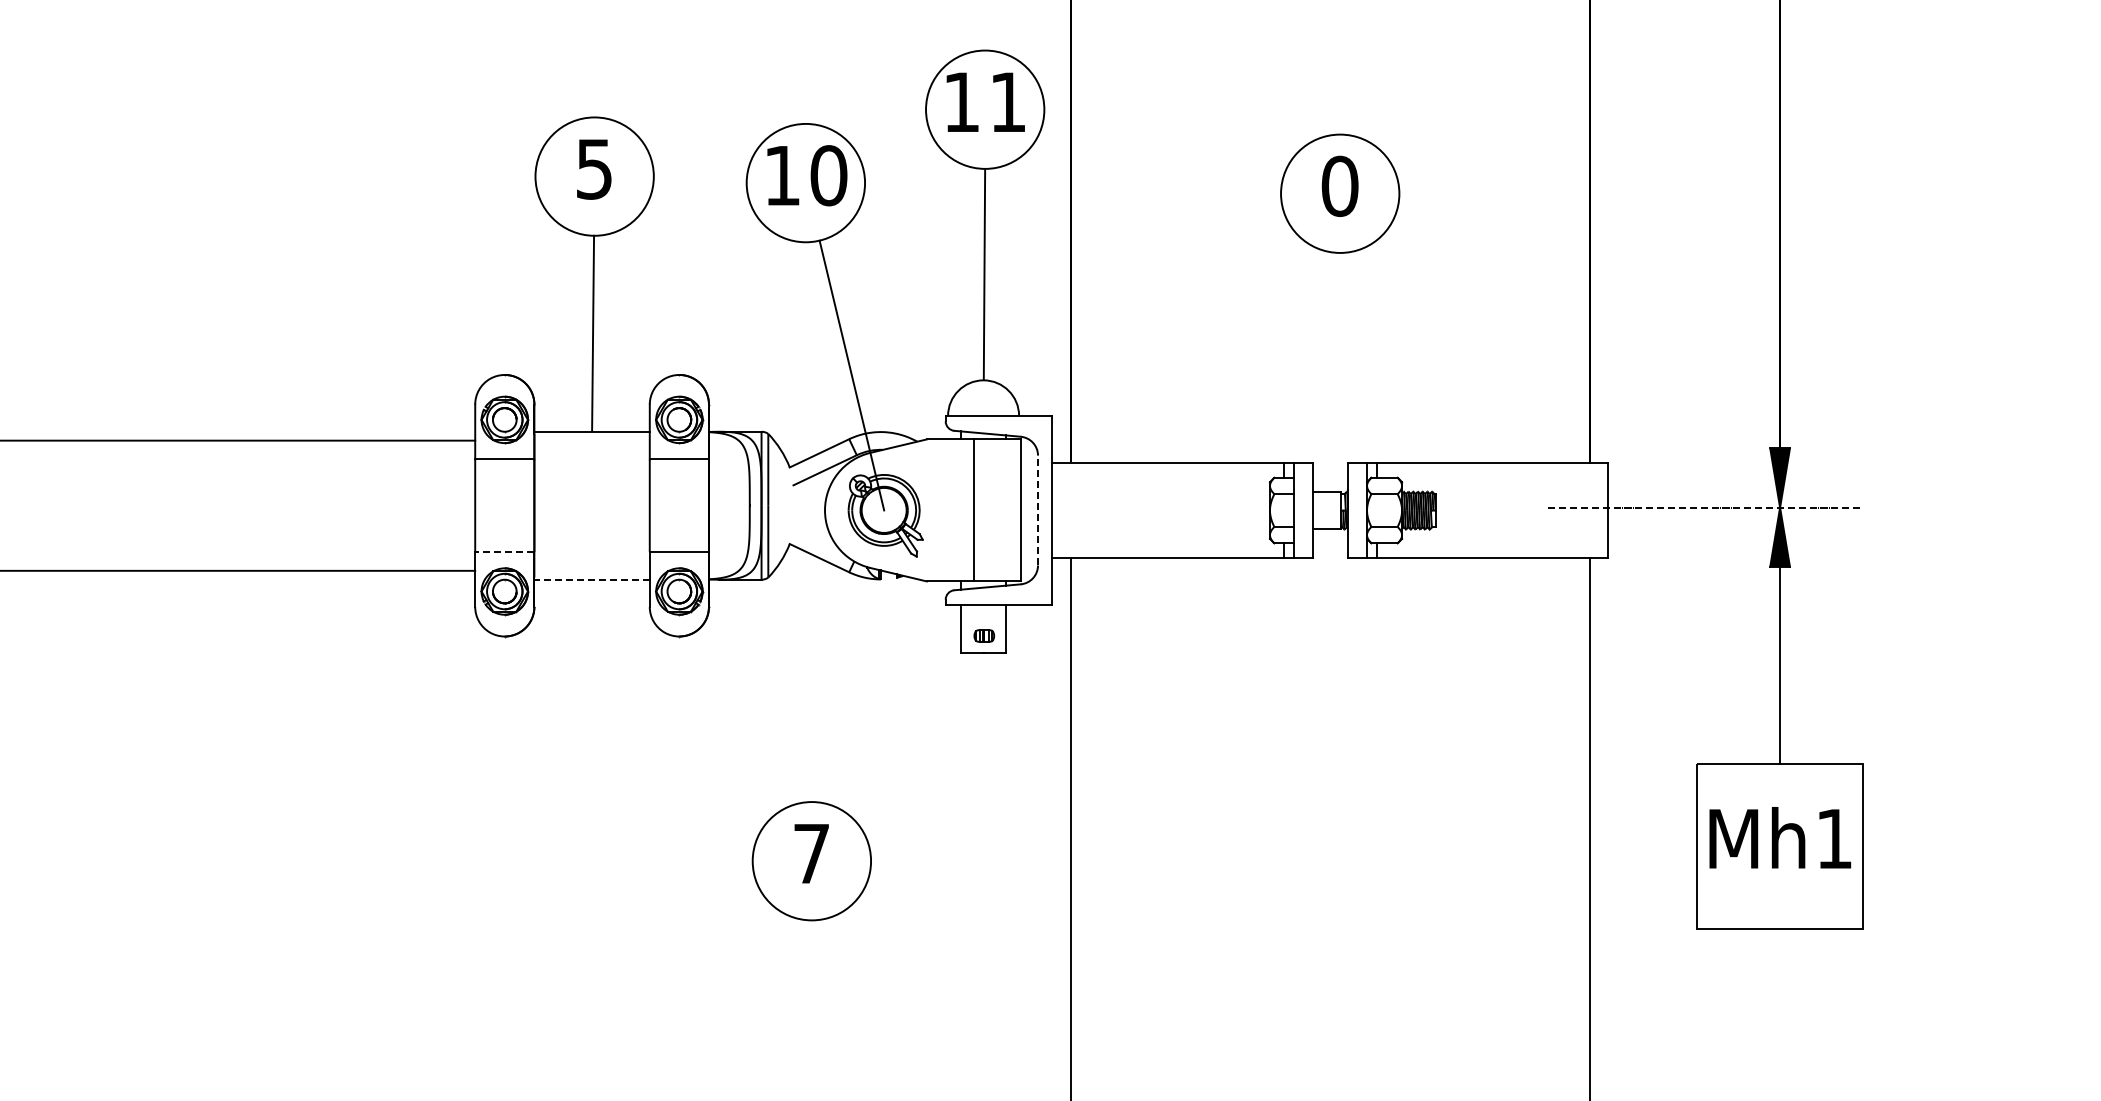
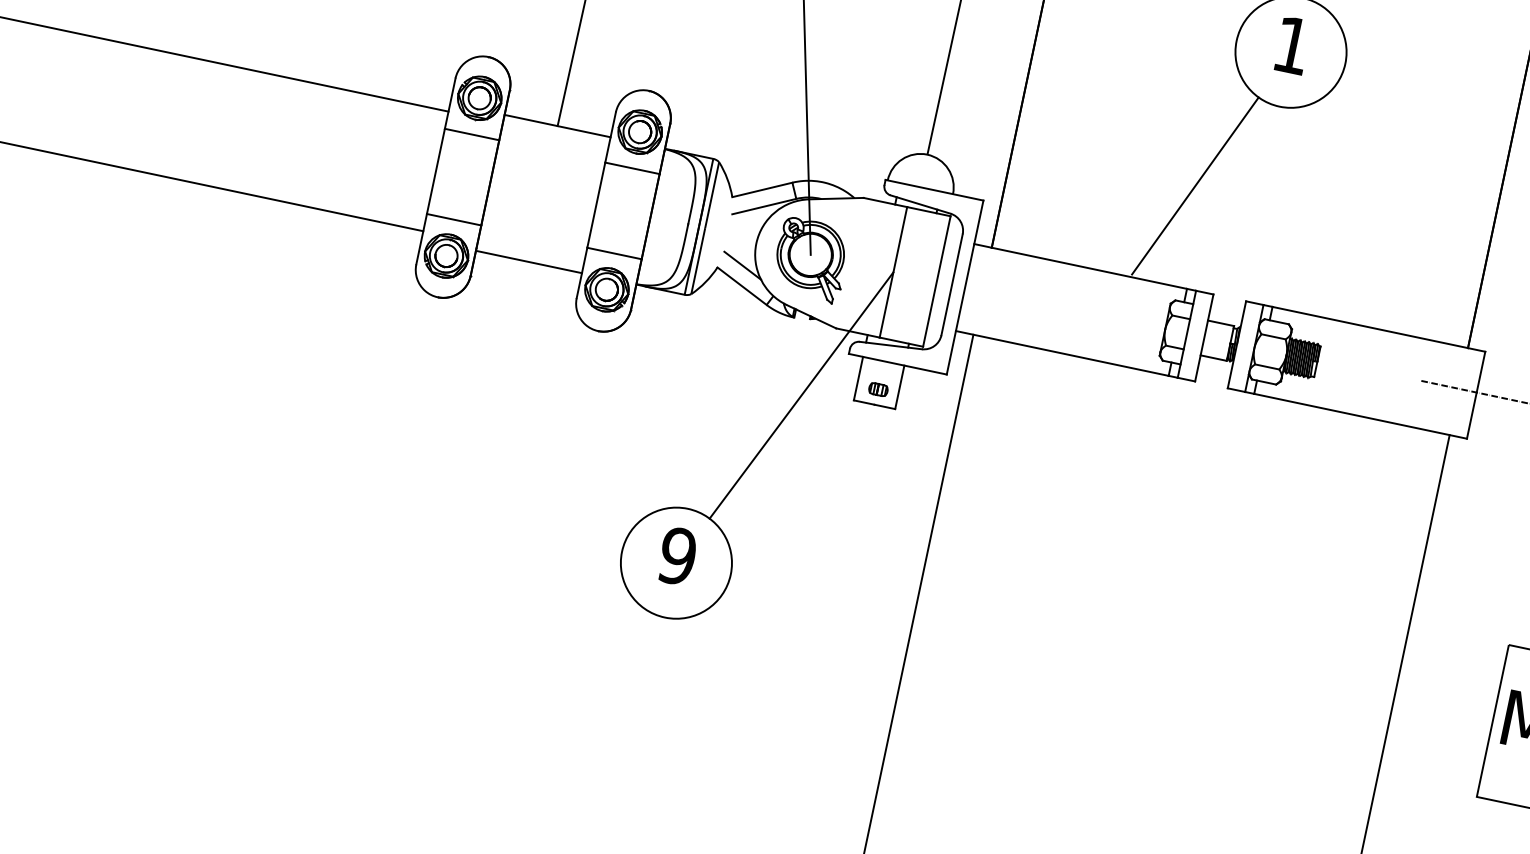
text: (1339, 186) -> (1291, 45), 0 -> 1
line: (1269, 353) -> (1195, 185), added
line: (1038, 510) -> (952, 284), dashed -> solid
line: (815, 536) -> (742, 265), added
line: (504, 552) -> (453, 220), dashed -> solid
line: (592, 579) -> (529, 261), dashed -> solid
line: (905, 658) -> (801, 395), added
text: (811, 853) -> (677, 556), 7 -> 9

